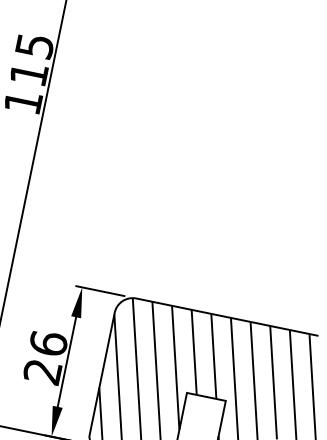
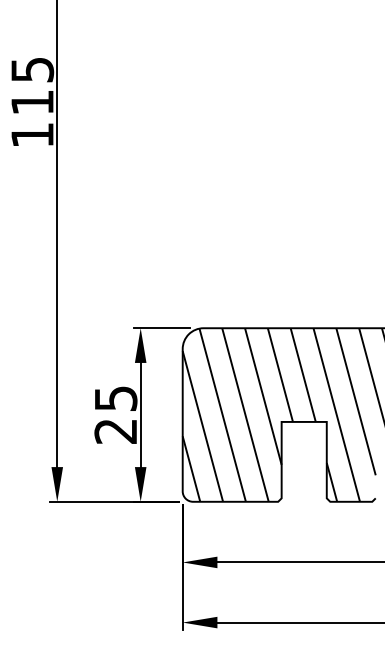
text: (48, 343) -> (115, 398), 26 -> 25

